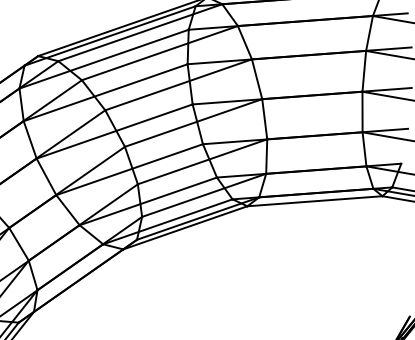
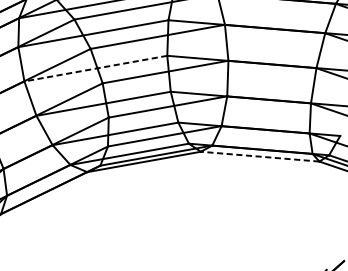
line: (114, 131) -> (95, 68), solid -> dashed
line: (314, 201) -> (259, 156), solid -> dashed

